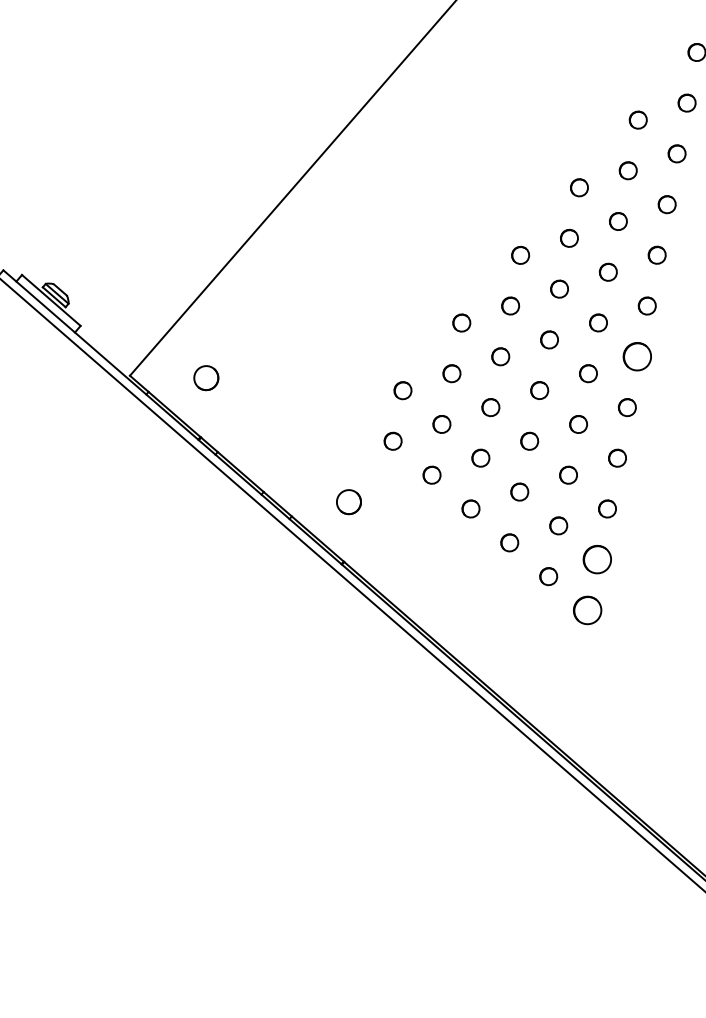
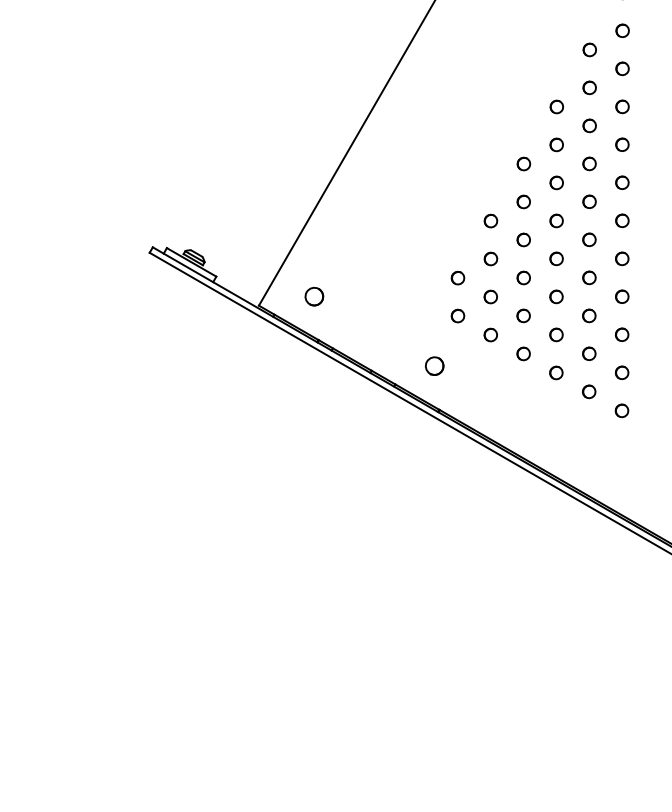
part: (637, 356) -> (622, 220), size x0.62
part: (598, 559) -> (622, 372), size x0.62
part: (586, 609) -> (621, 410), size x0.62

